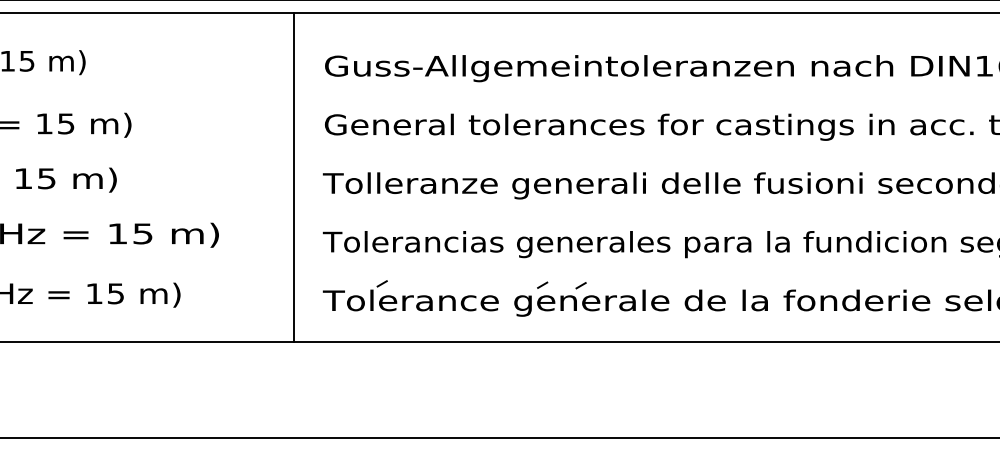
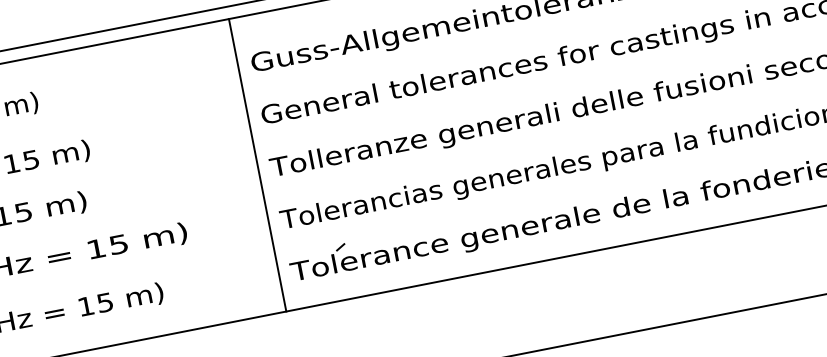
line: (293, 177) -> (257, 165), moved
line: (542, 284) -> (483, 219), removed
line: (580, 285) -> (517, 214), removed

